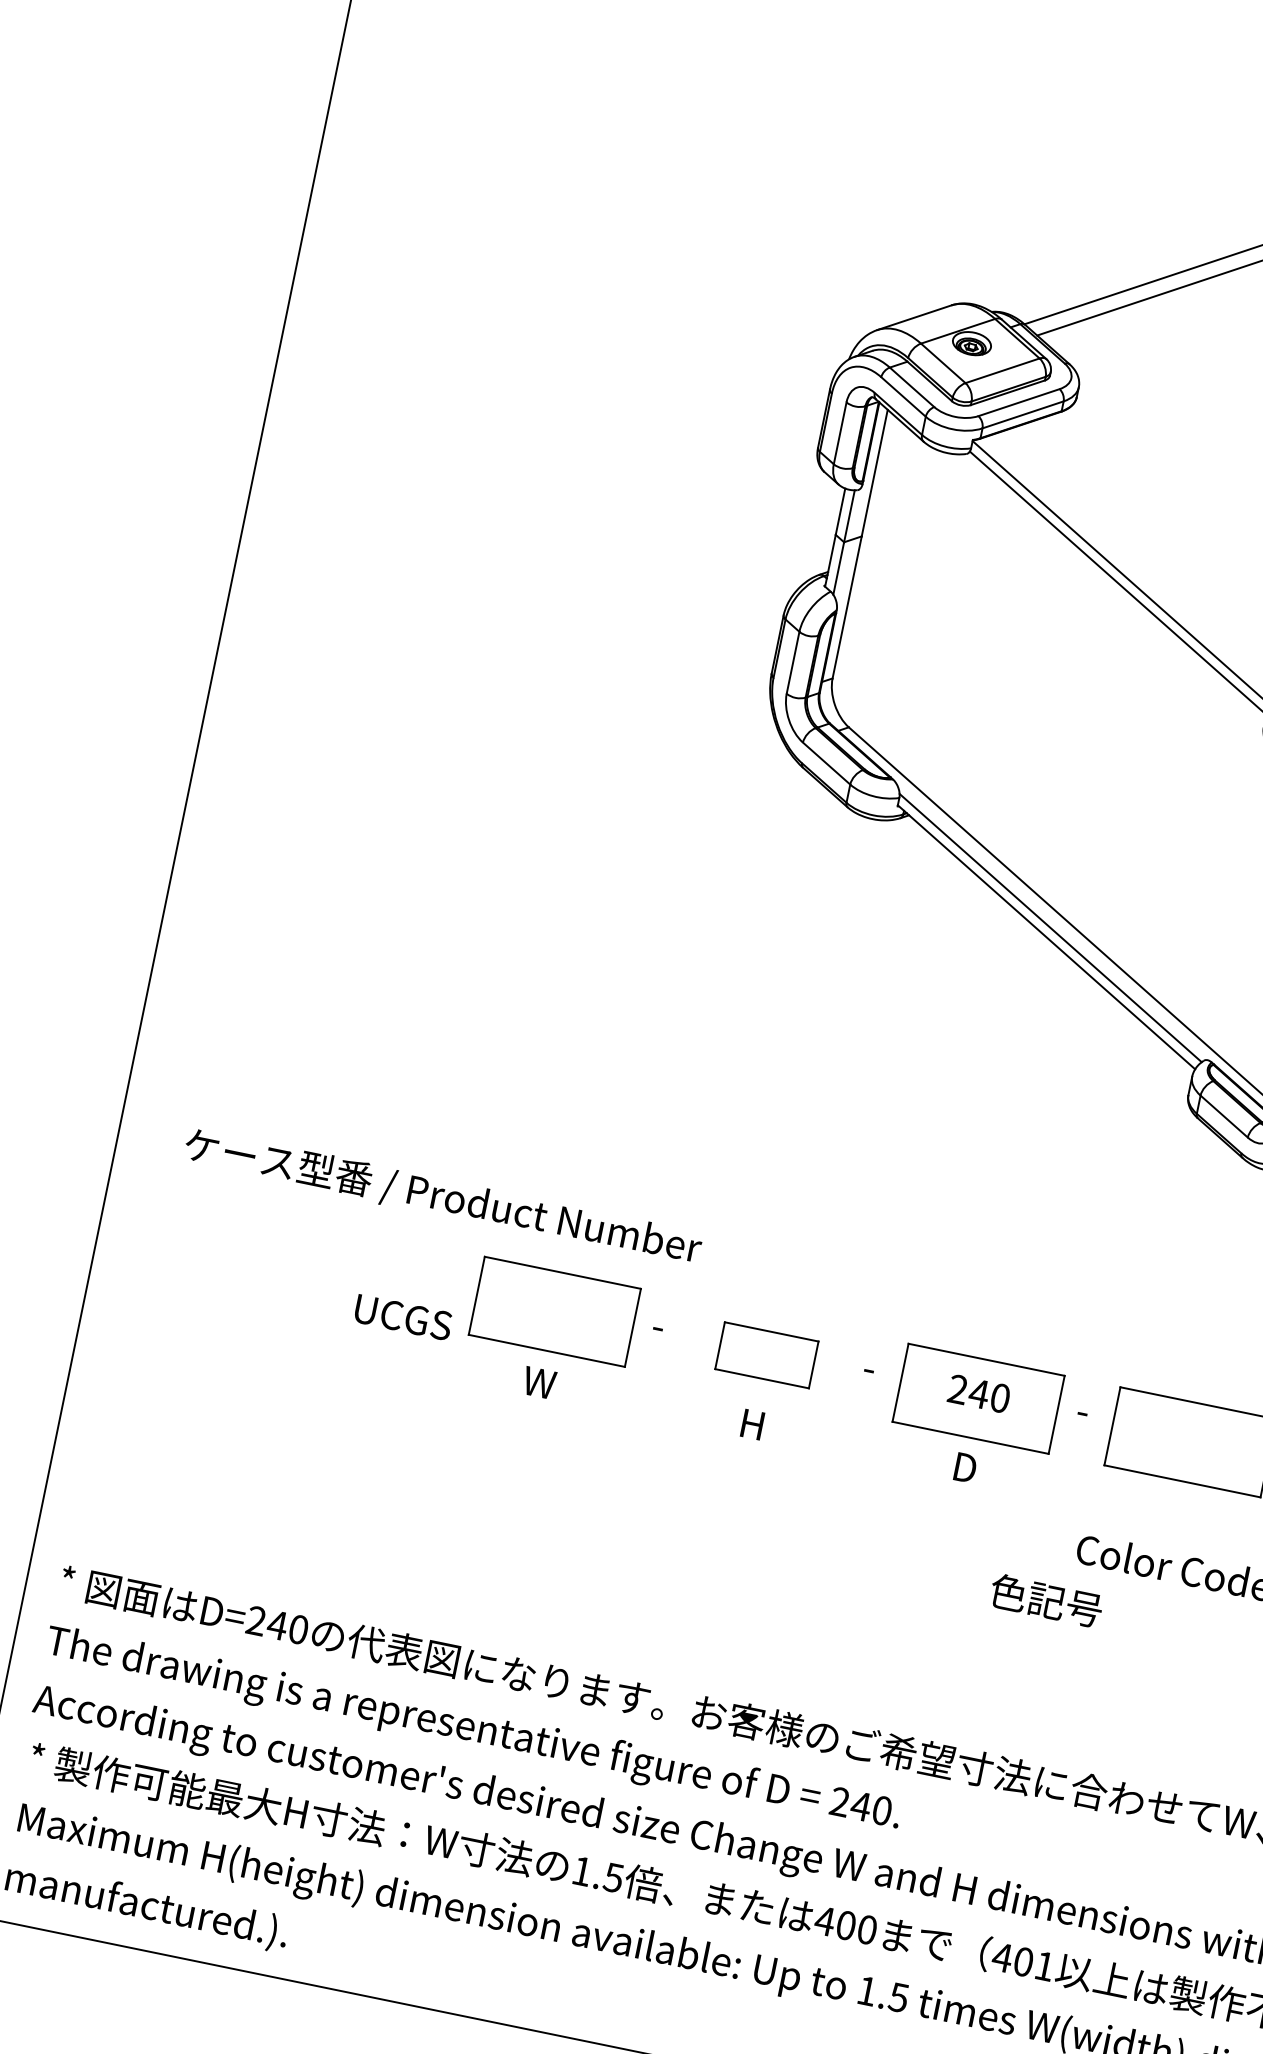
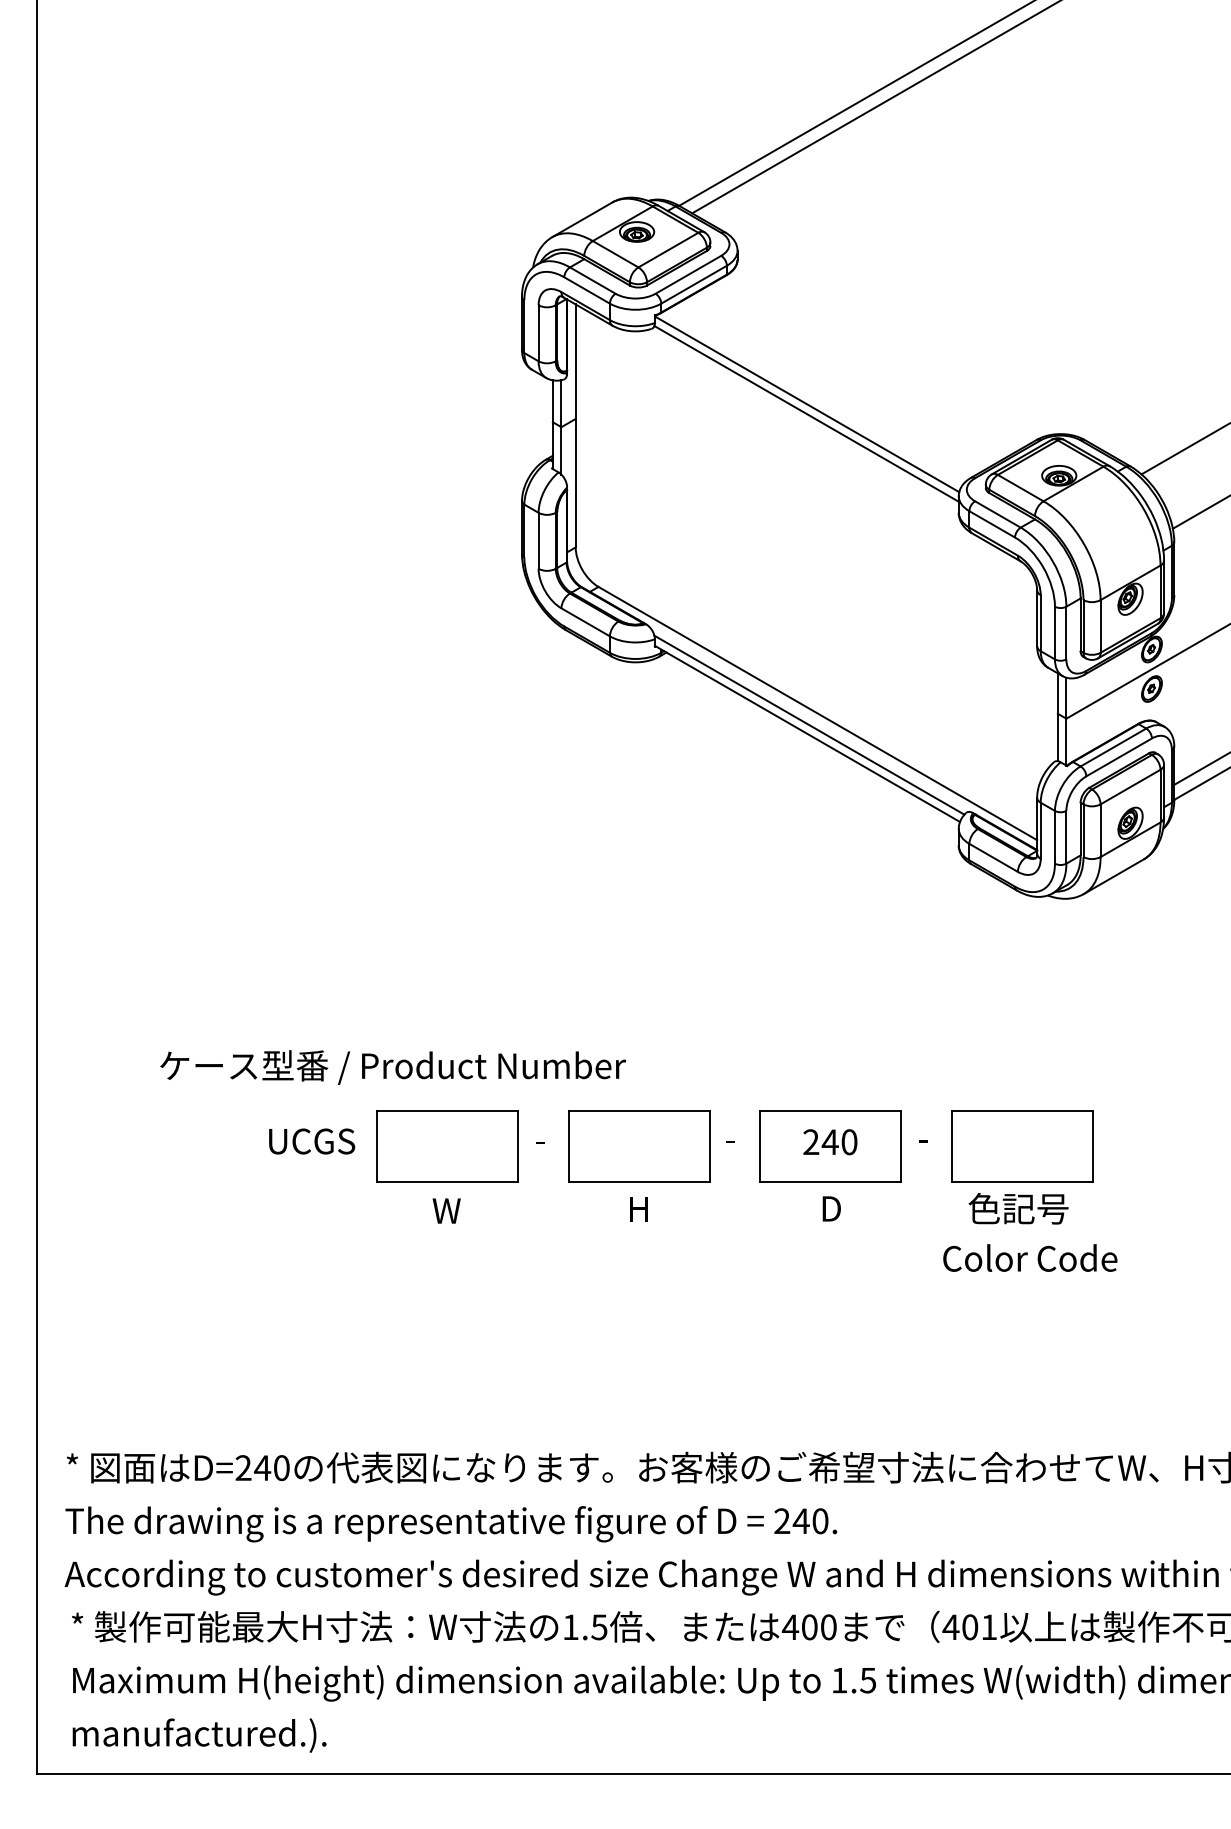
text: (443, 1197) -> (393, 1067), moved
text: (403, 1317) -> (312, 1141), moved
part: (767, 1355) -> (639, 1146), size x1.67
text: (1046, 1600) -> (1018, 1208), moved

